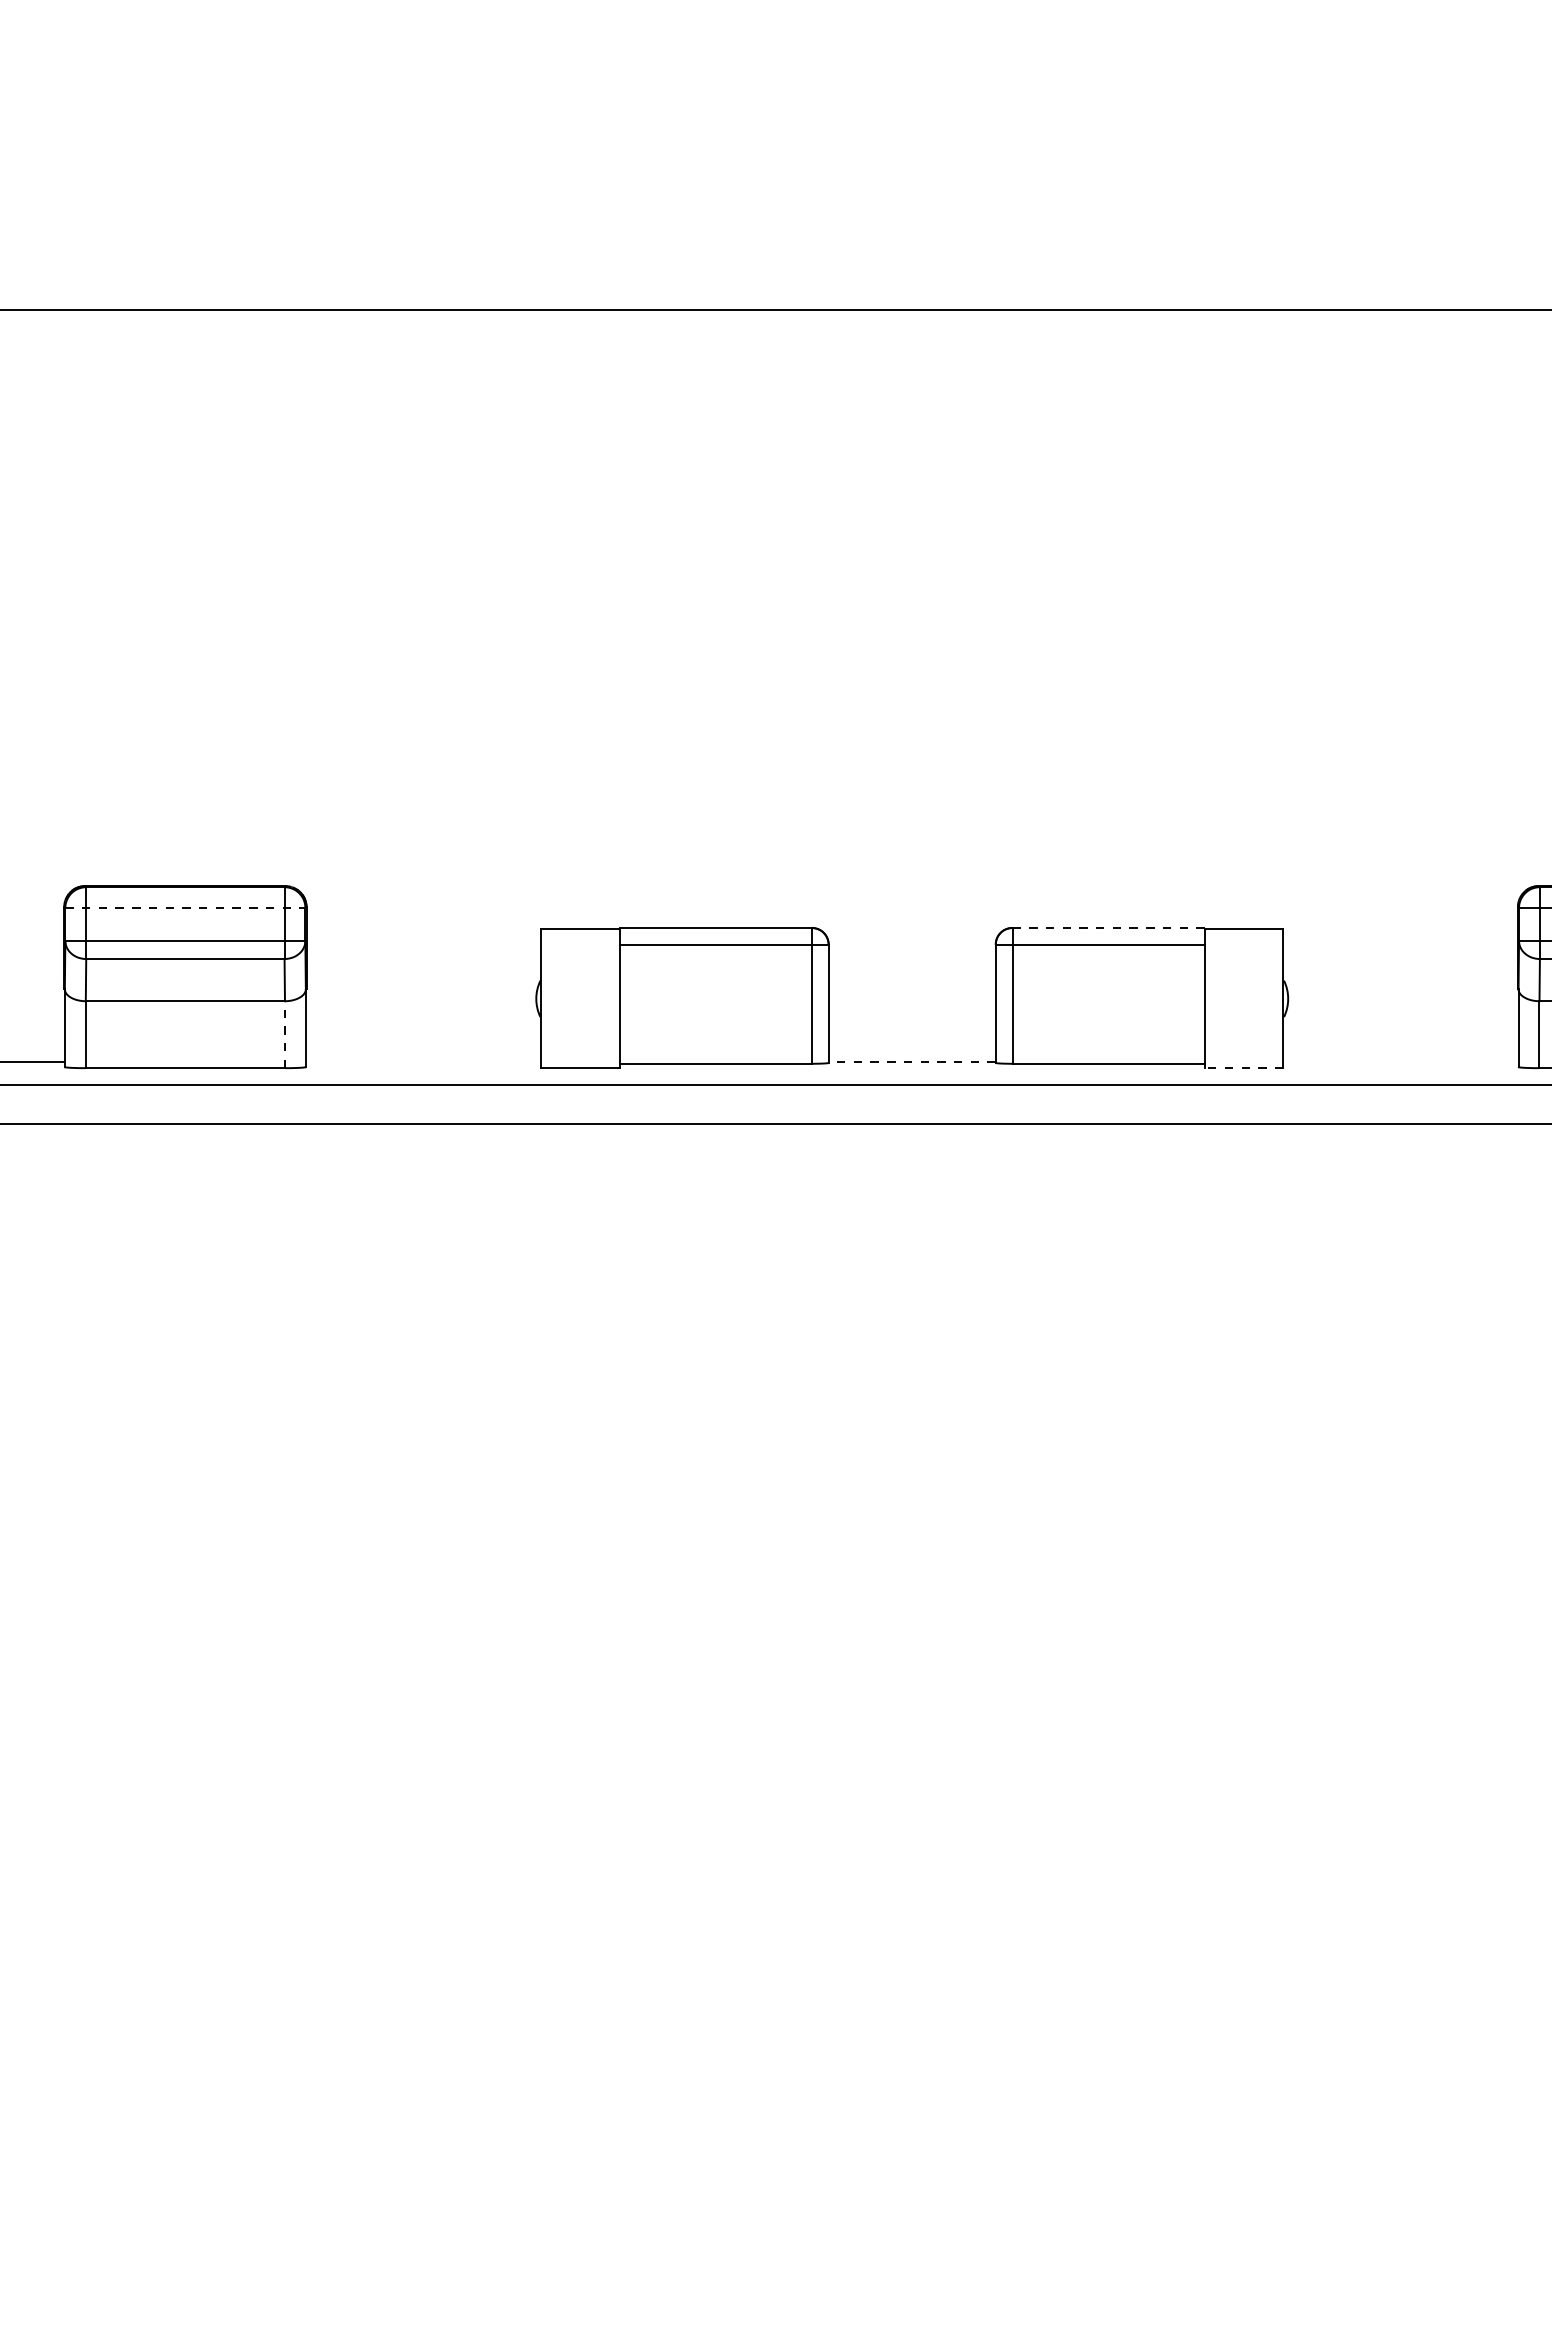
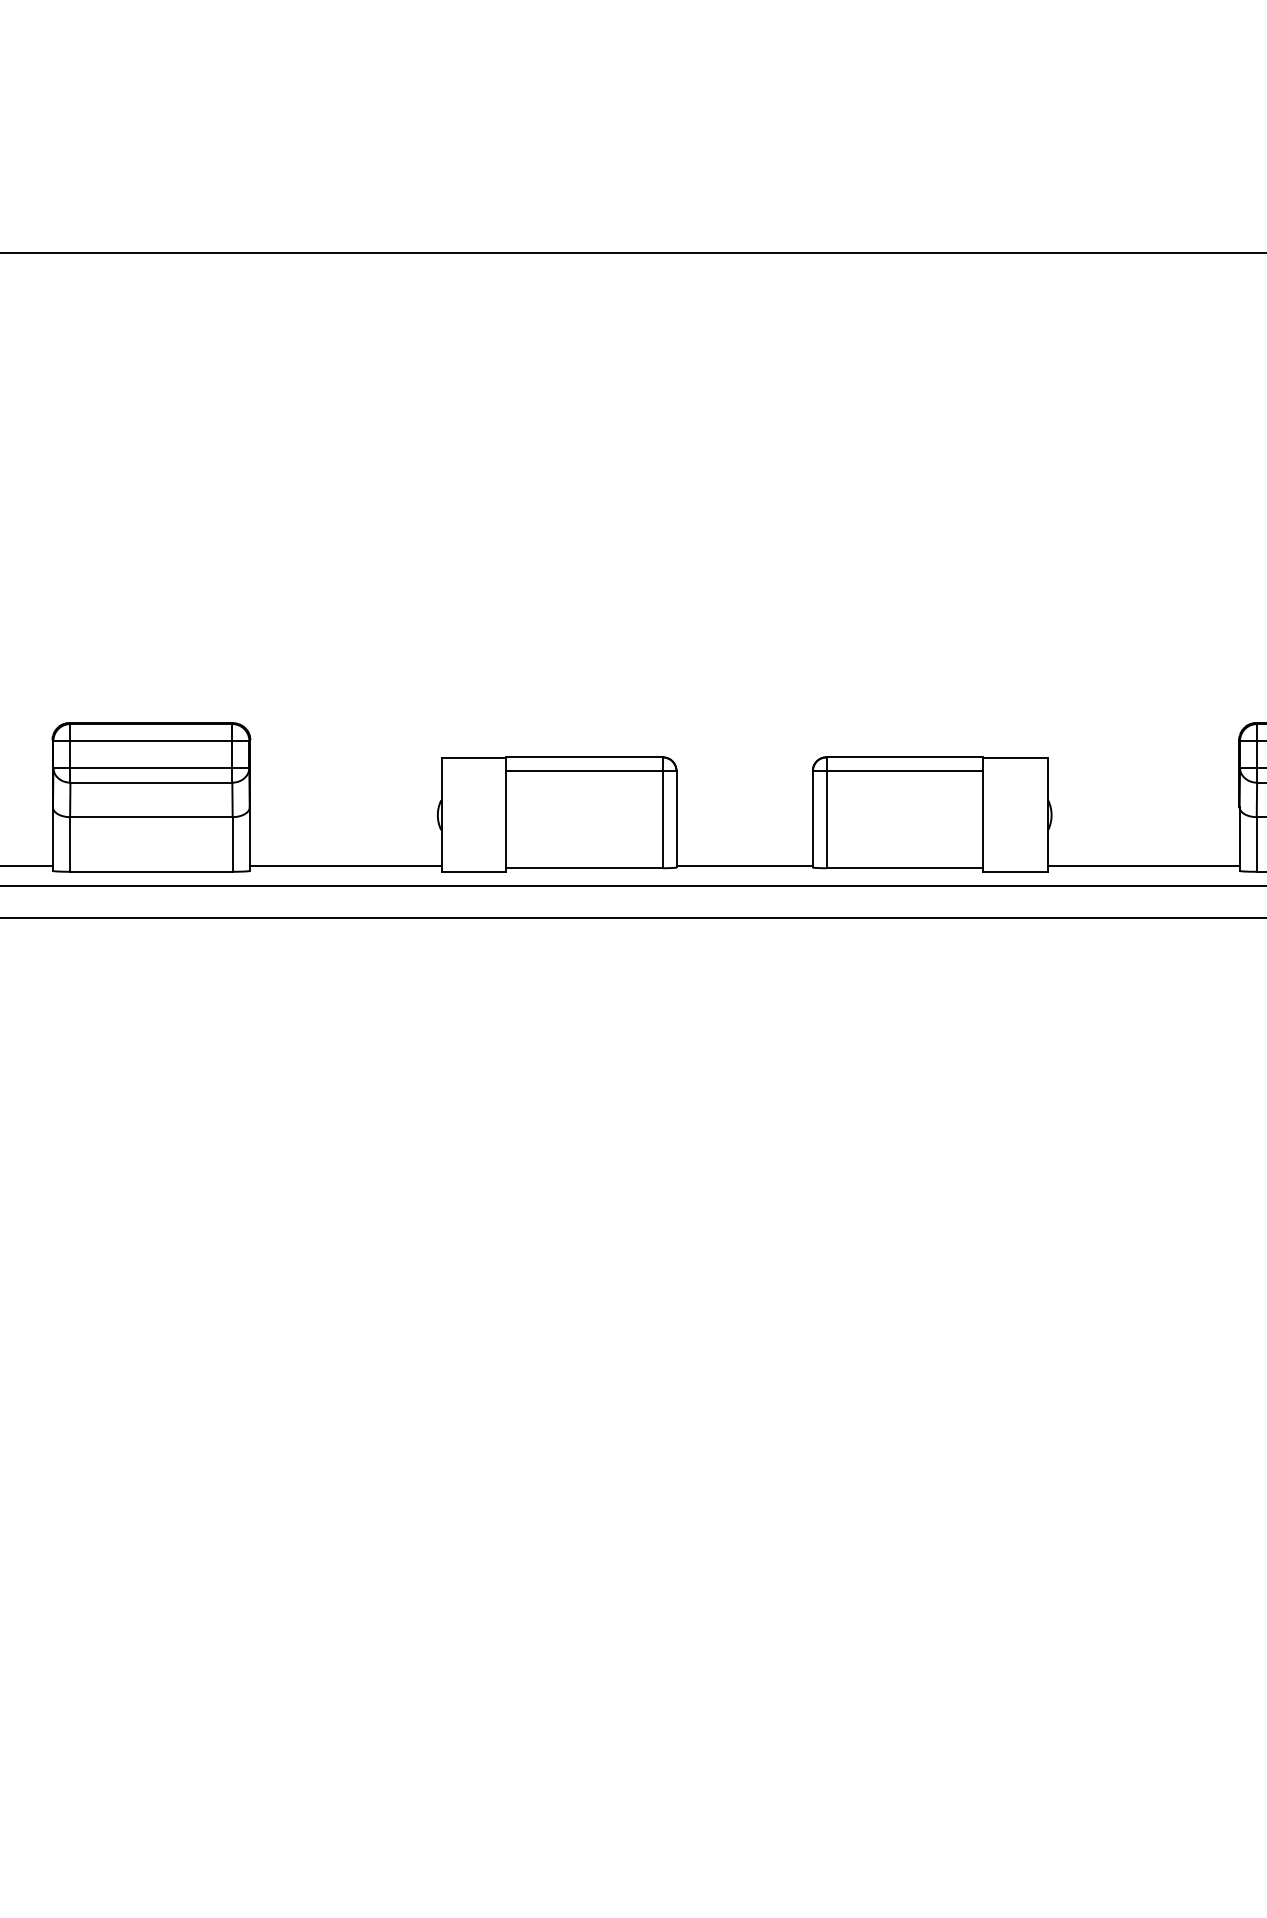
line: (185, 908) -> (151, 741), dashed -> solid
line: (1108, 928) -> (904, 757), dashed -> solid
line: (284, 1034) -> (232, 844), dashed -> solid
line: (423, 1061) -> (345, 866), added
line: (912, 1061) -> (744, 866), dashed -> solid
line: (1400, 1061) -> (1143, 866), added
line: (1243, 1068) -> (1015, 872), dashed -> solid

